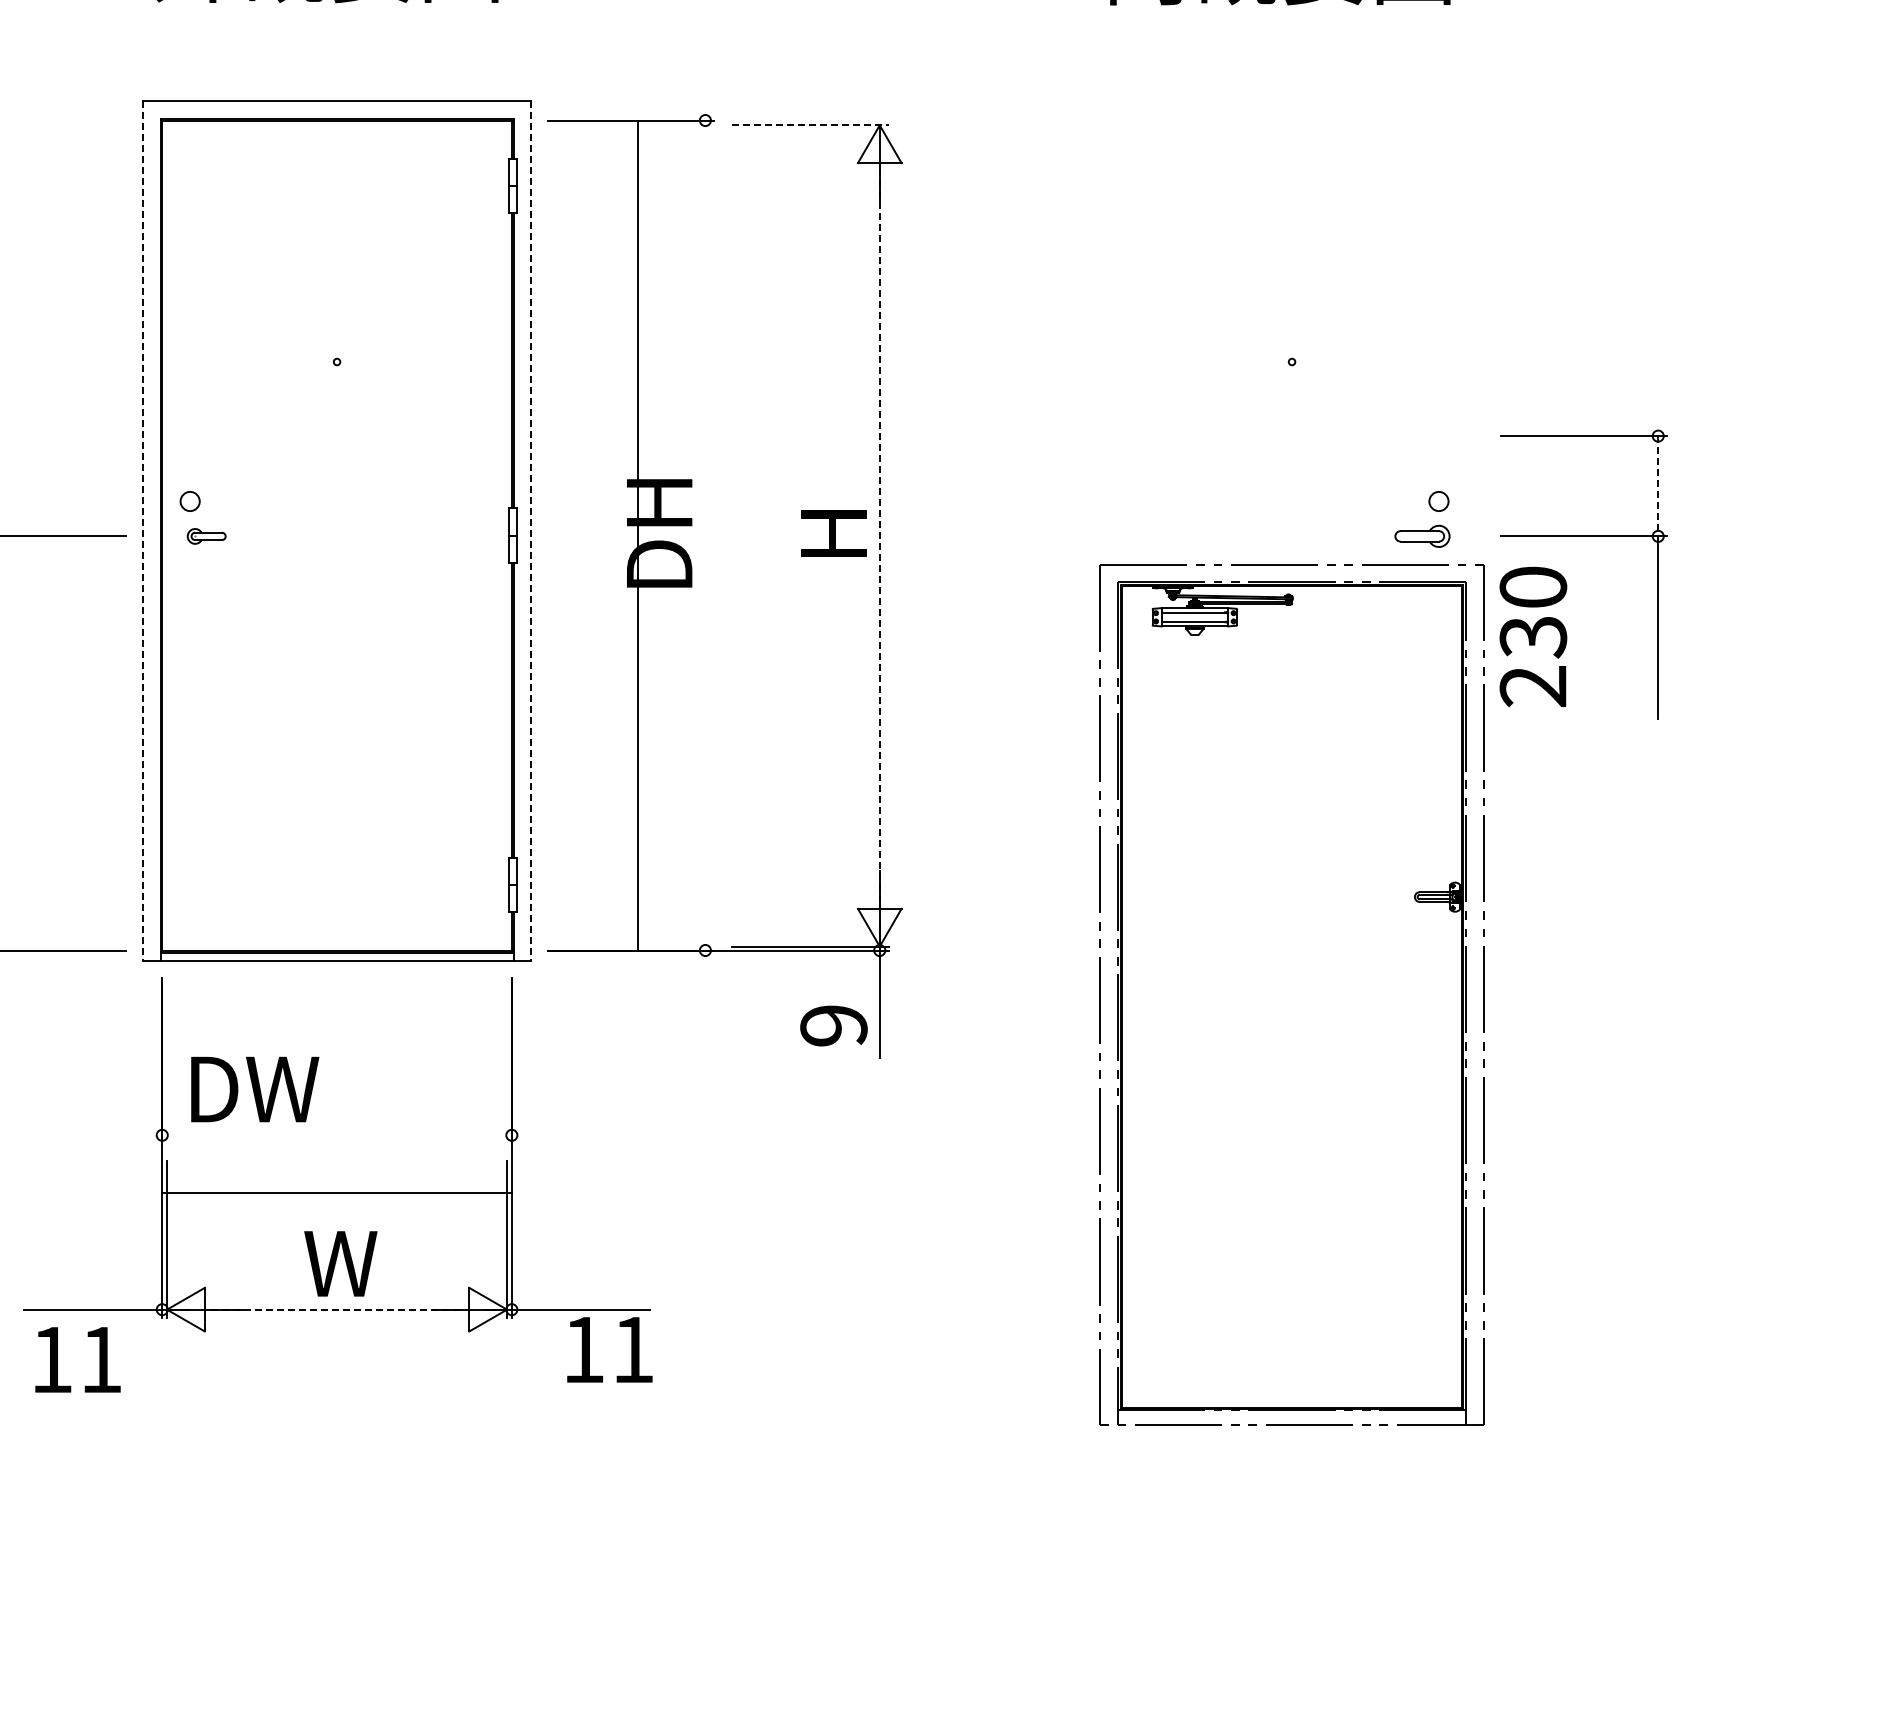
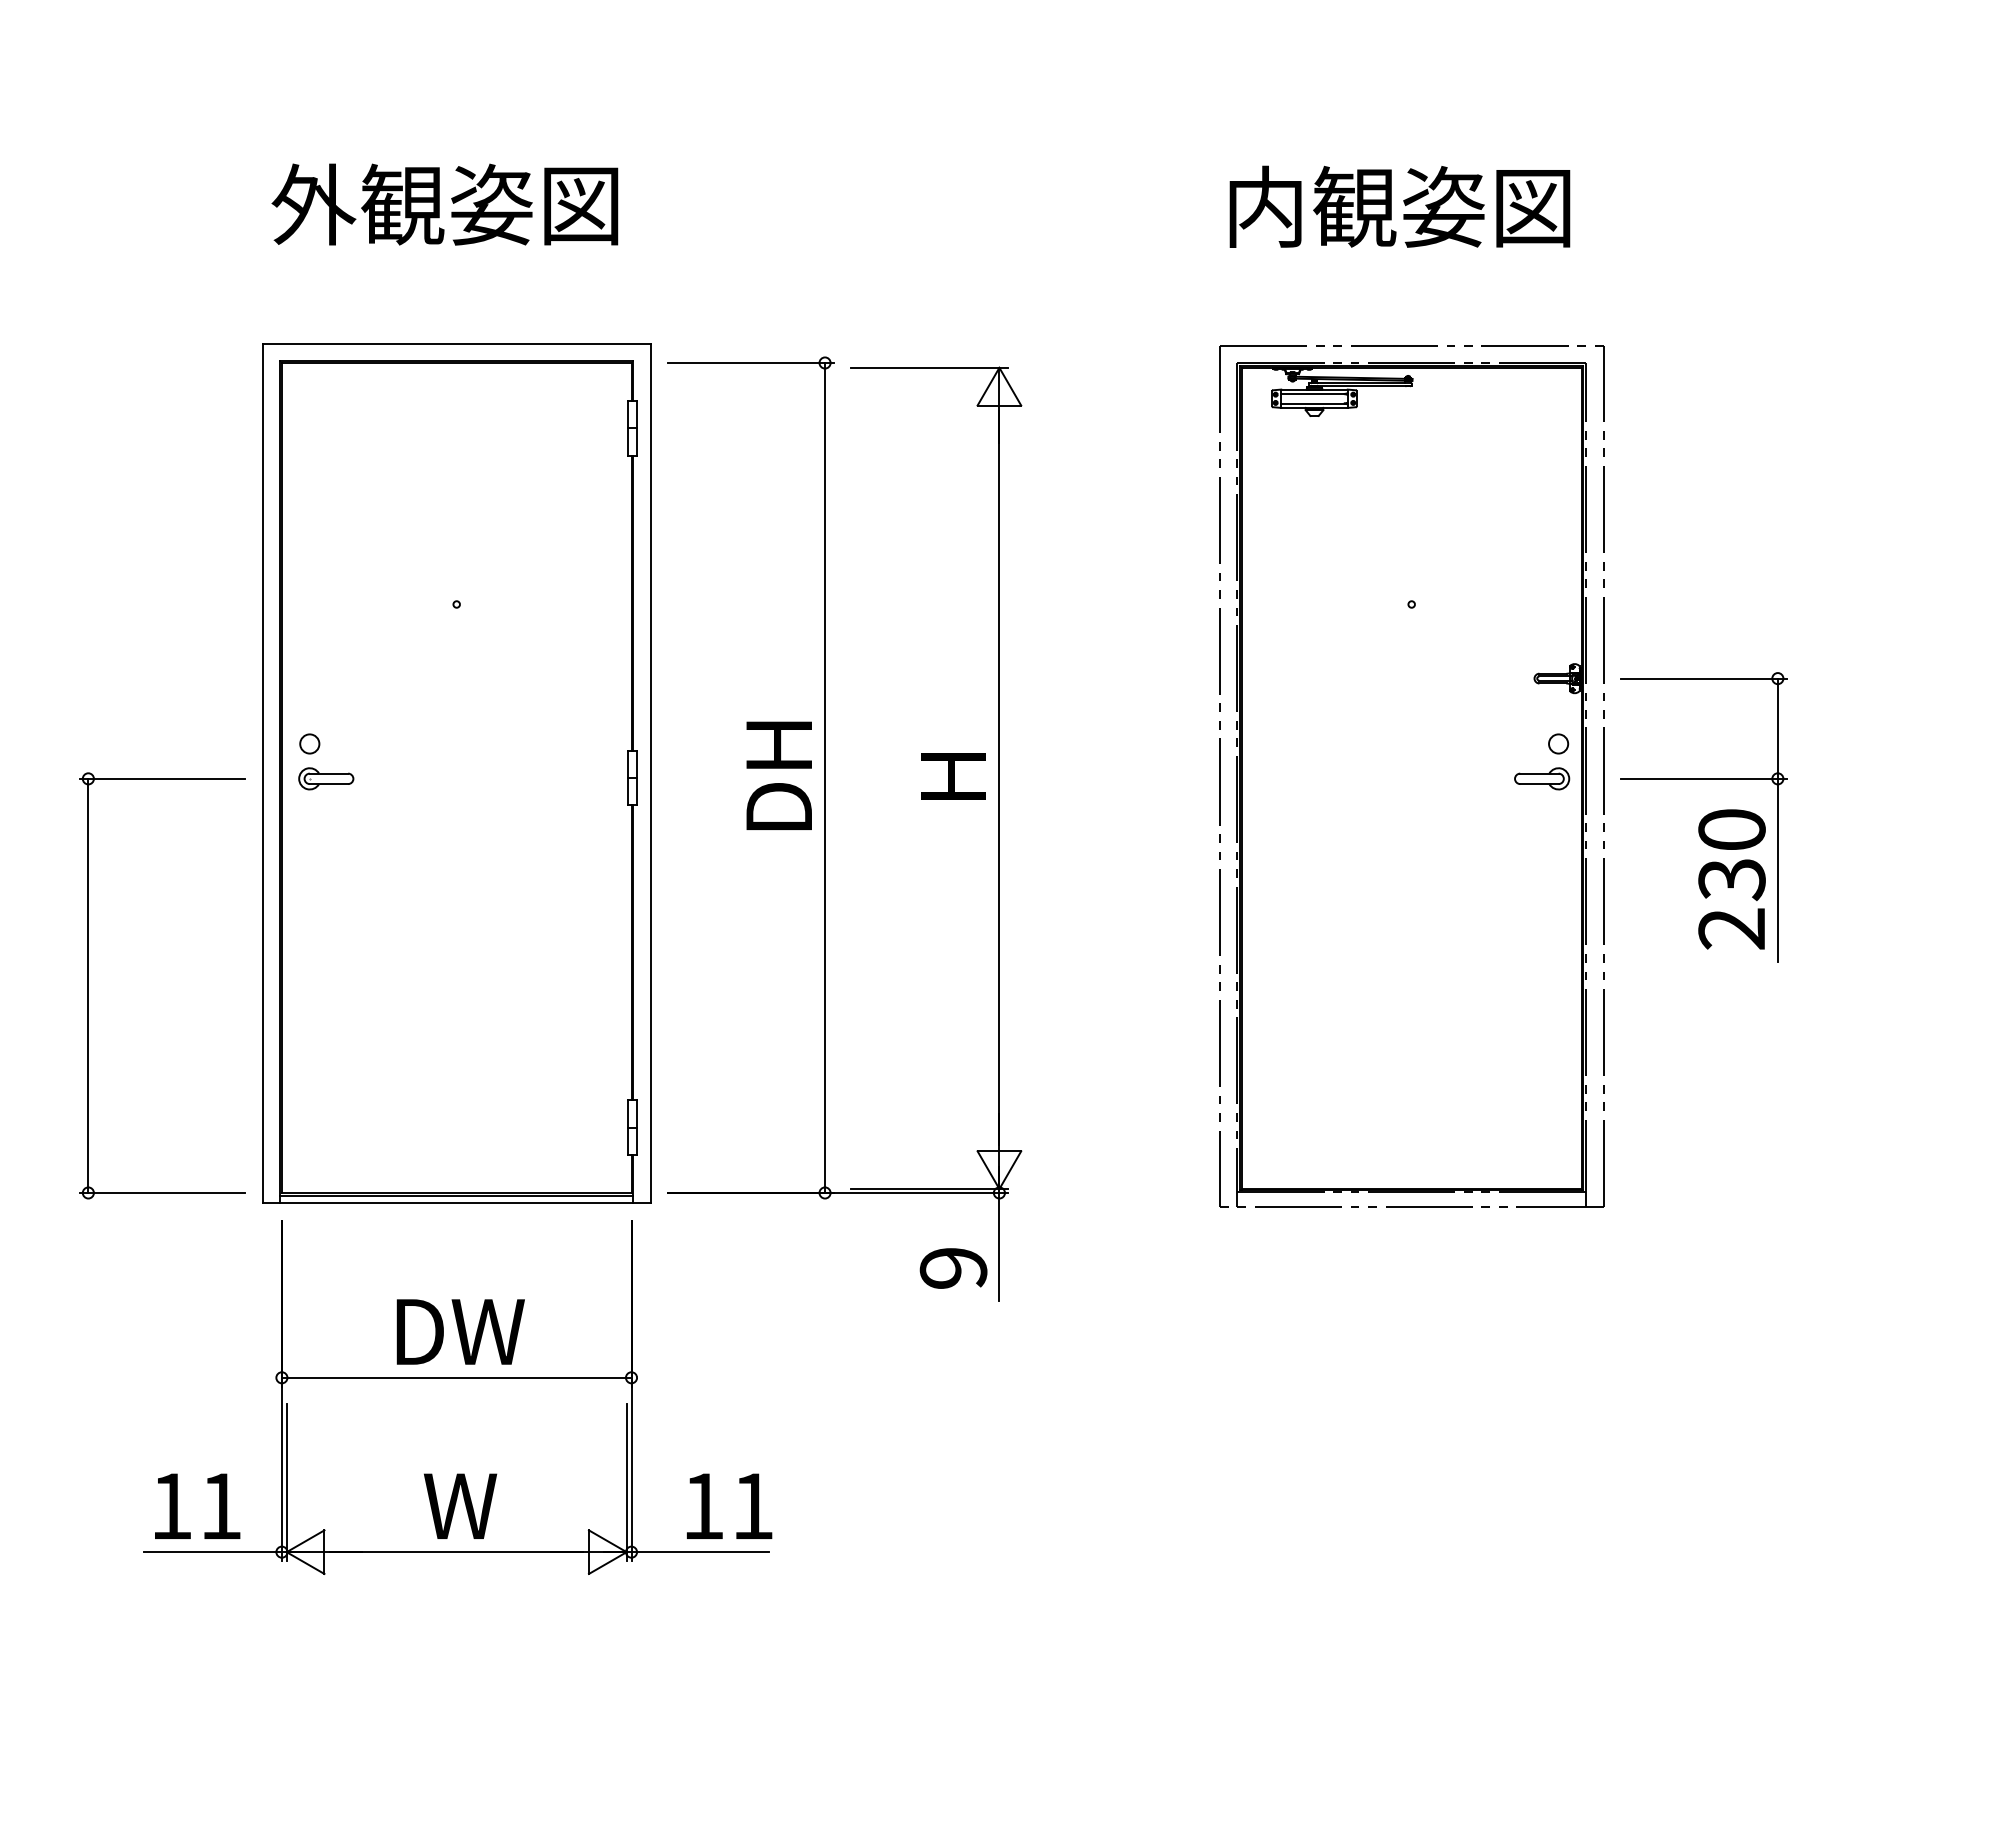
line: (810, 125) -> (930, 367), dashed -> solid
line: (1657, 487) -> (1777, 729), dashed -> solid
line: (142, 531) -> (262, 773), dashed -> solid
line: (530, 531) -> (650, 773), dashed -> solid
line: (638, 535) -> (825, 777), moved
part: (206, 536) -> (326, 778), size x1.43
line: (879, 536) -> (999, 778), dashed -> solid
text: (1532, 637) -> (1731, 879), moved
part: (1291, 995) -> (1411, 776), moved
text: (254, 1089) -> (460, 1331), moved
line: (336, 1193) -> (456, 1377), moved
line: (337, 1310) -> (457, 1552), dashed -> solid
text: (609, 1349) -> (729, 1505), moved
text: (77, 1359) -> (197, 1505), moved

